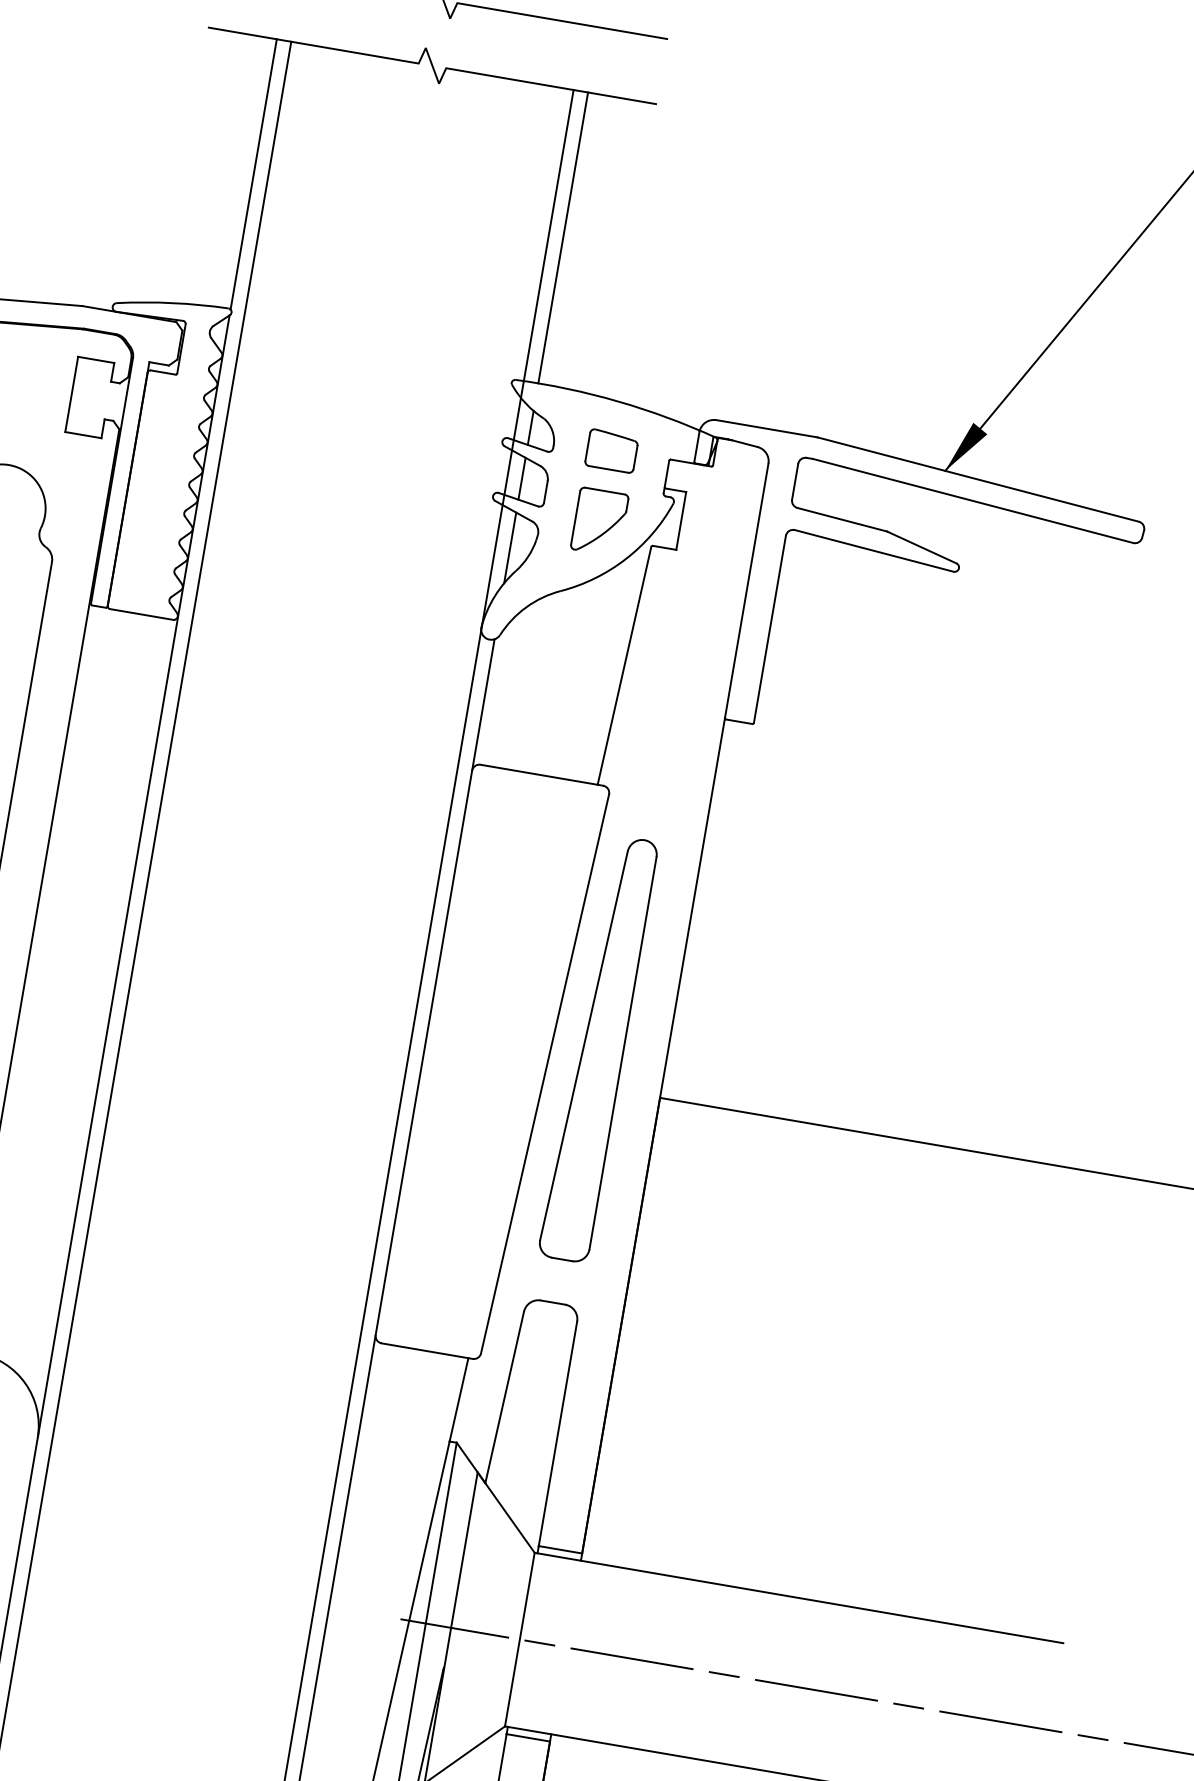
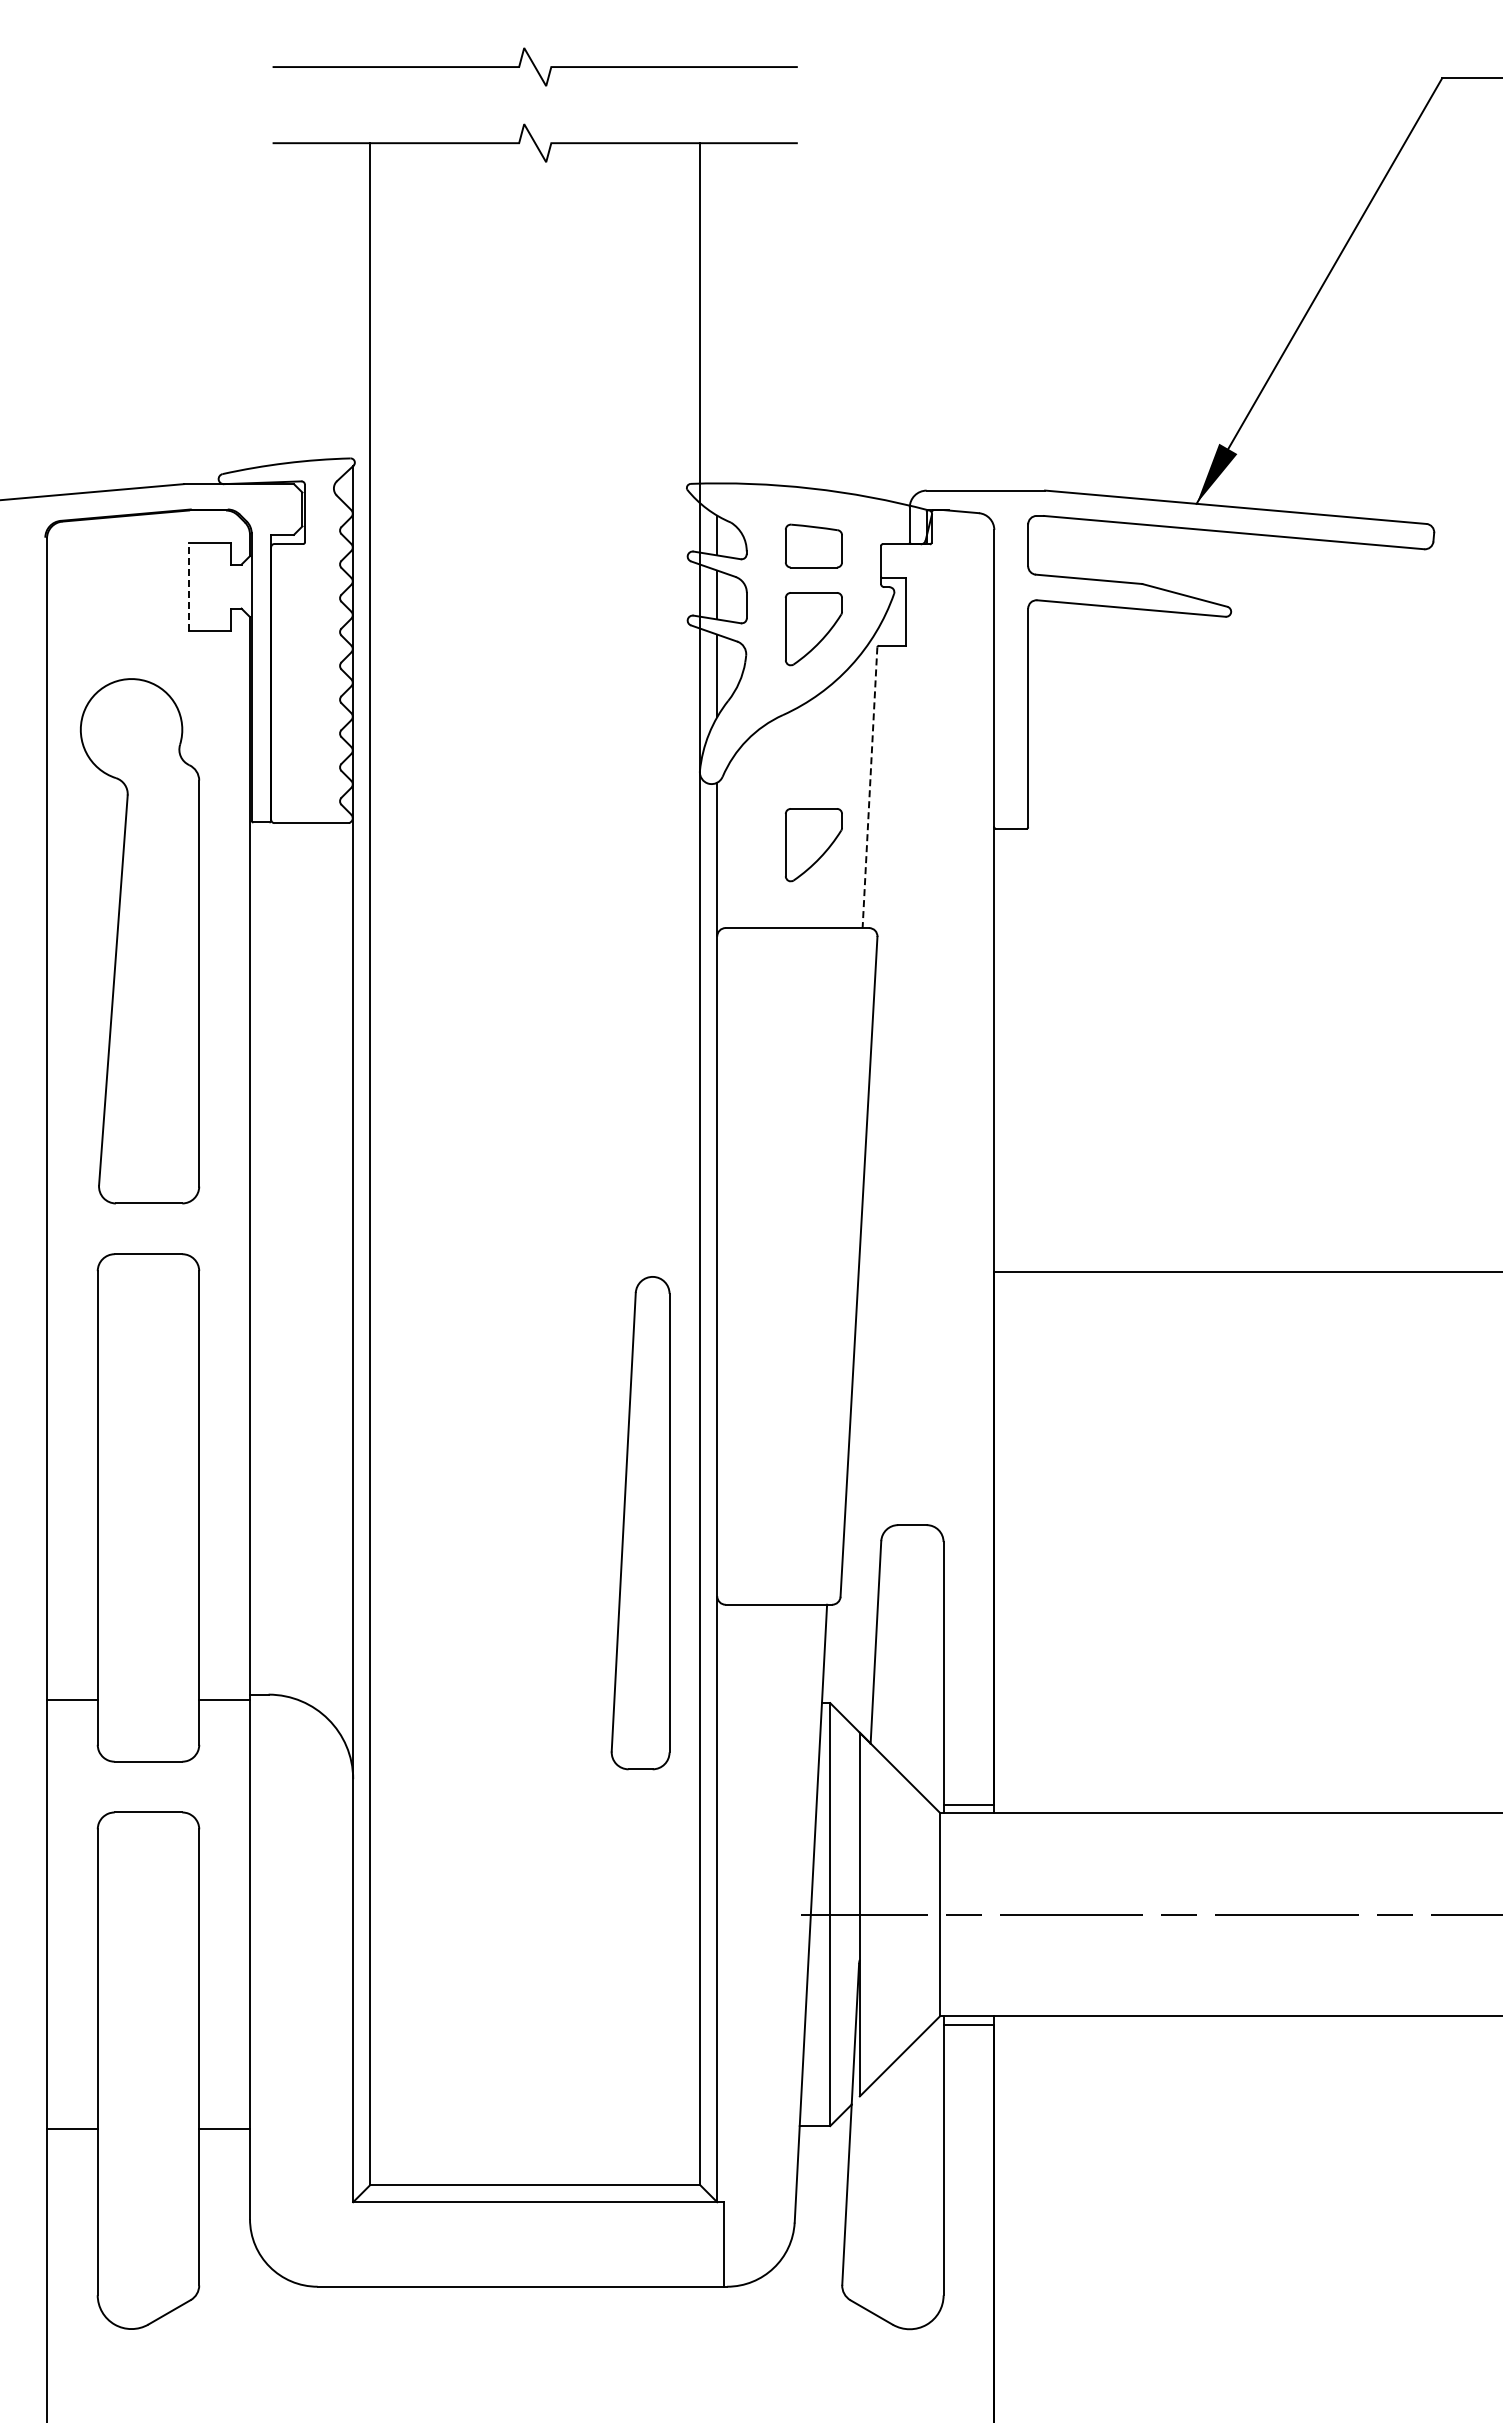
line: (253, 174) -> (353, 301), removed
line: (563, 238) -> (717, 313), removed
line: (72, 394) -> (189, 586), solid -> dashed
line: (623, 666) -> (869, 788), solid -> dashed
part: (567, 707) -> (813, 845), added
part: (598, 1049) -> (640, 1523), moved

